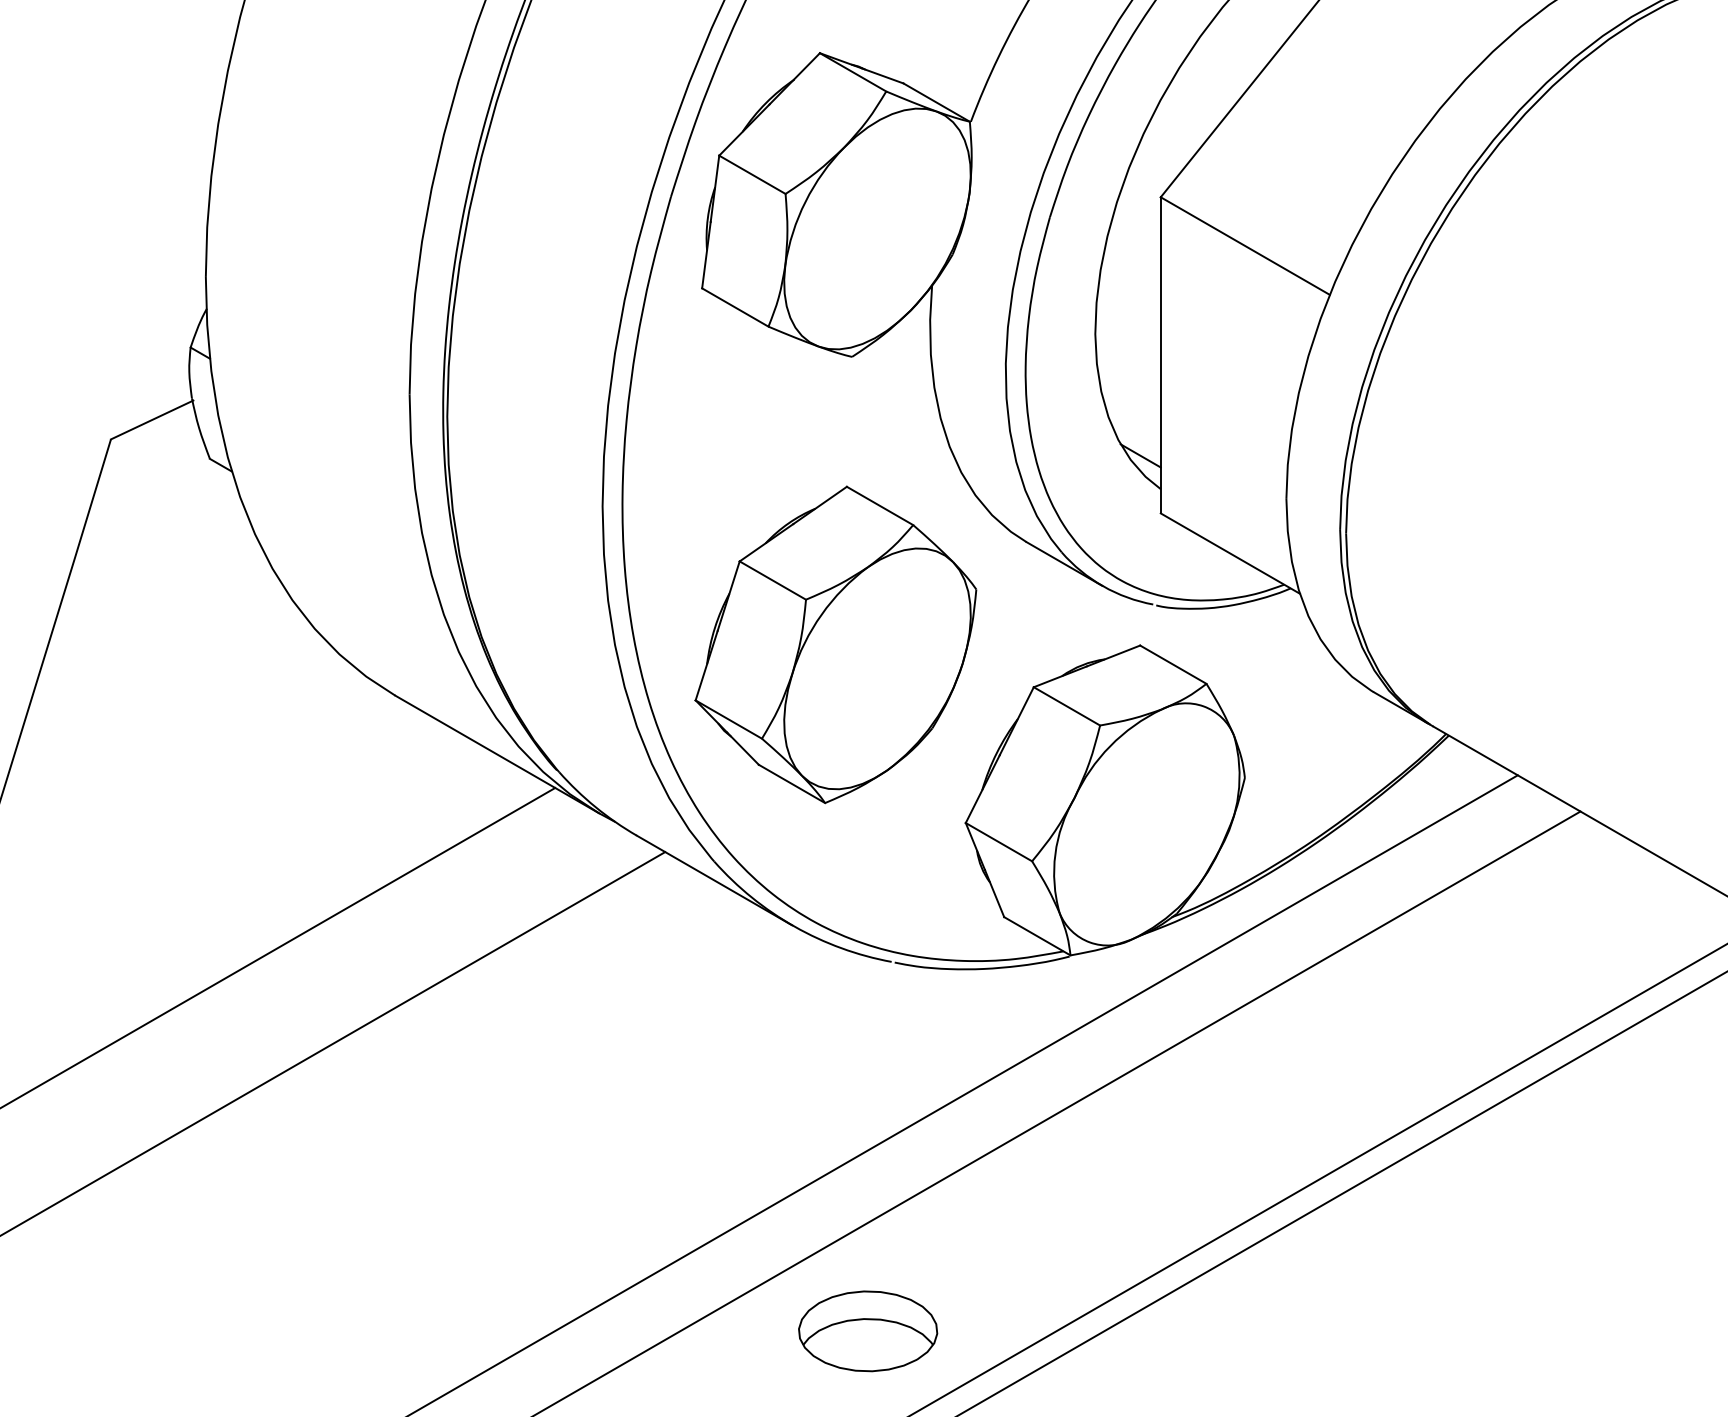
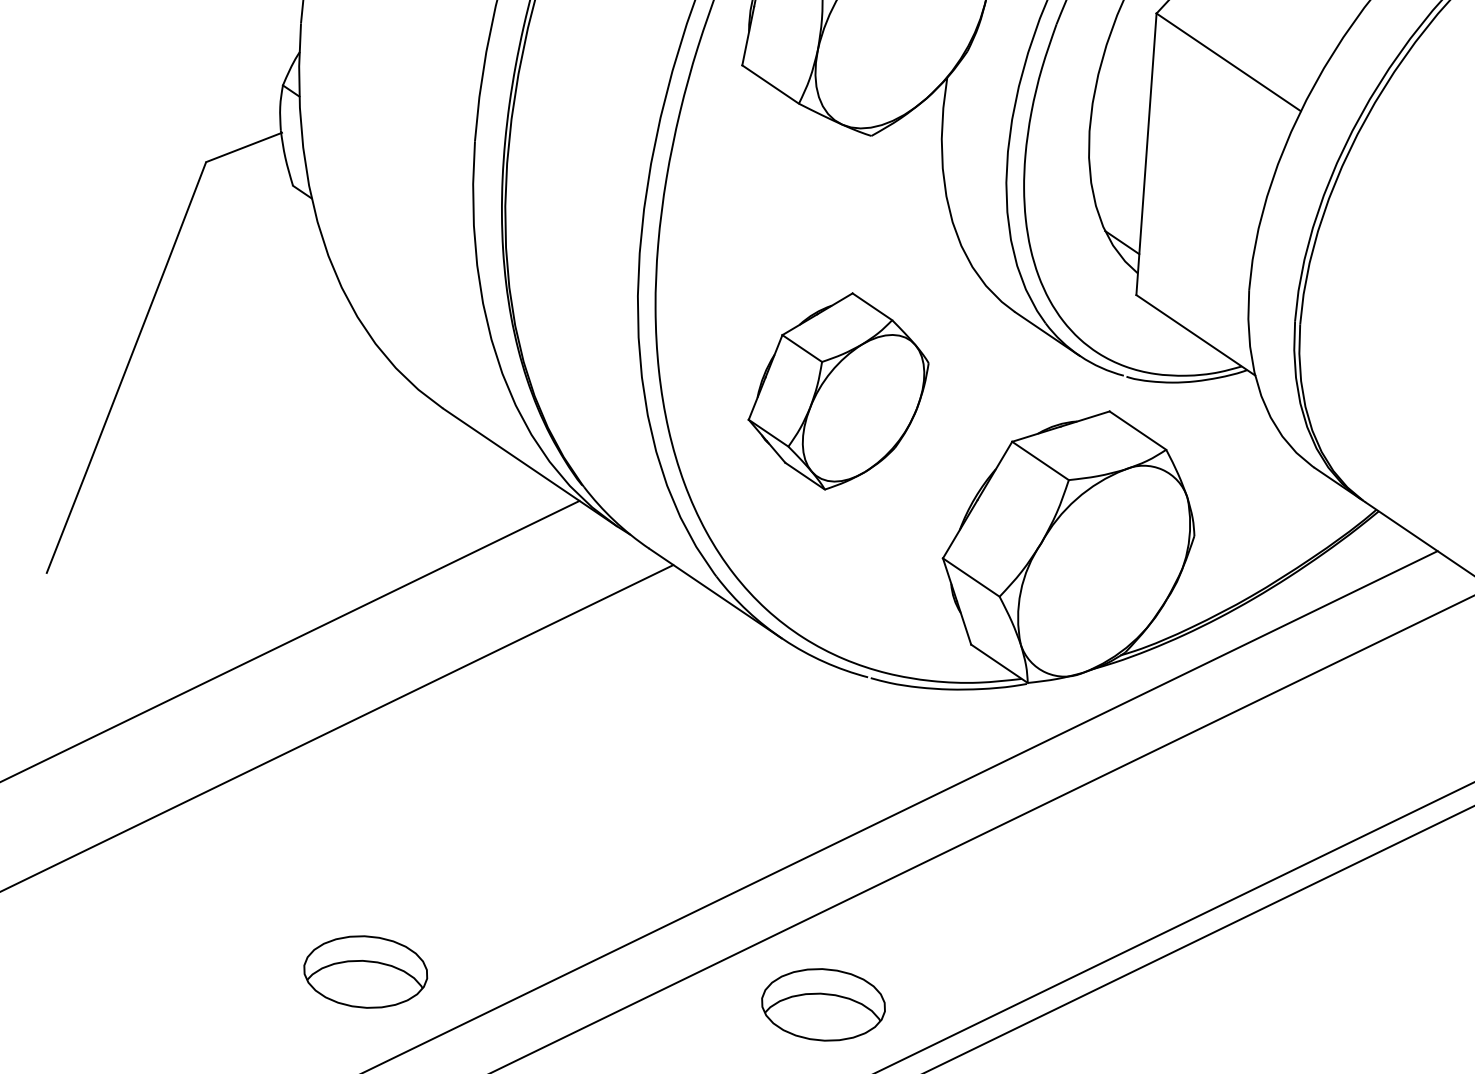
part: (835, 644) -> (838, 391), size x0.7
part: (354, 1331) -> (366, 972), added

